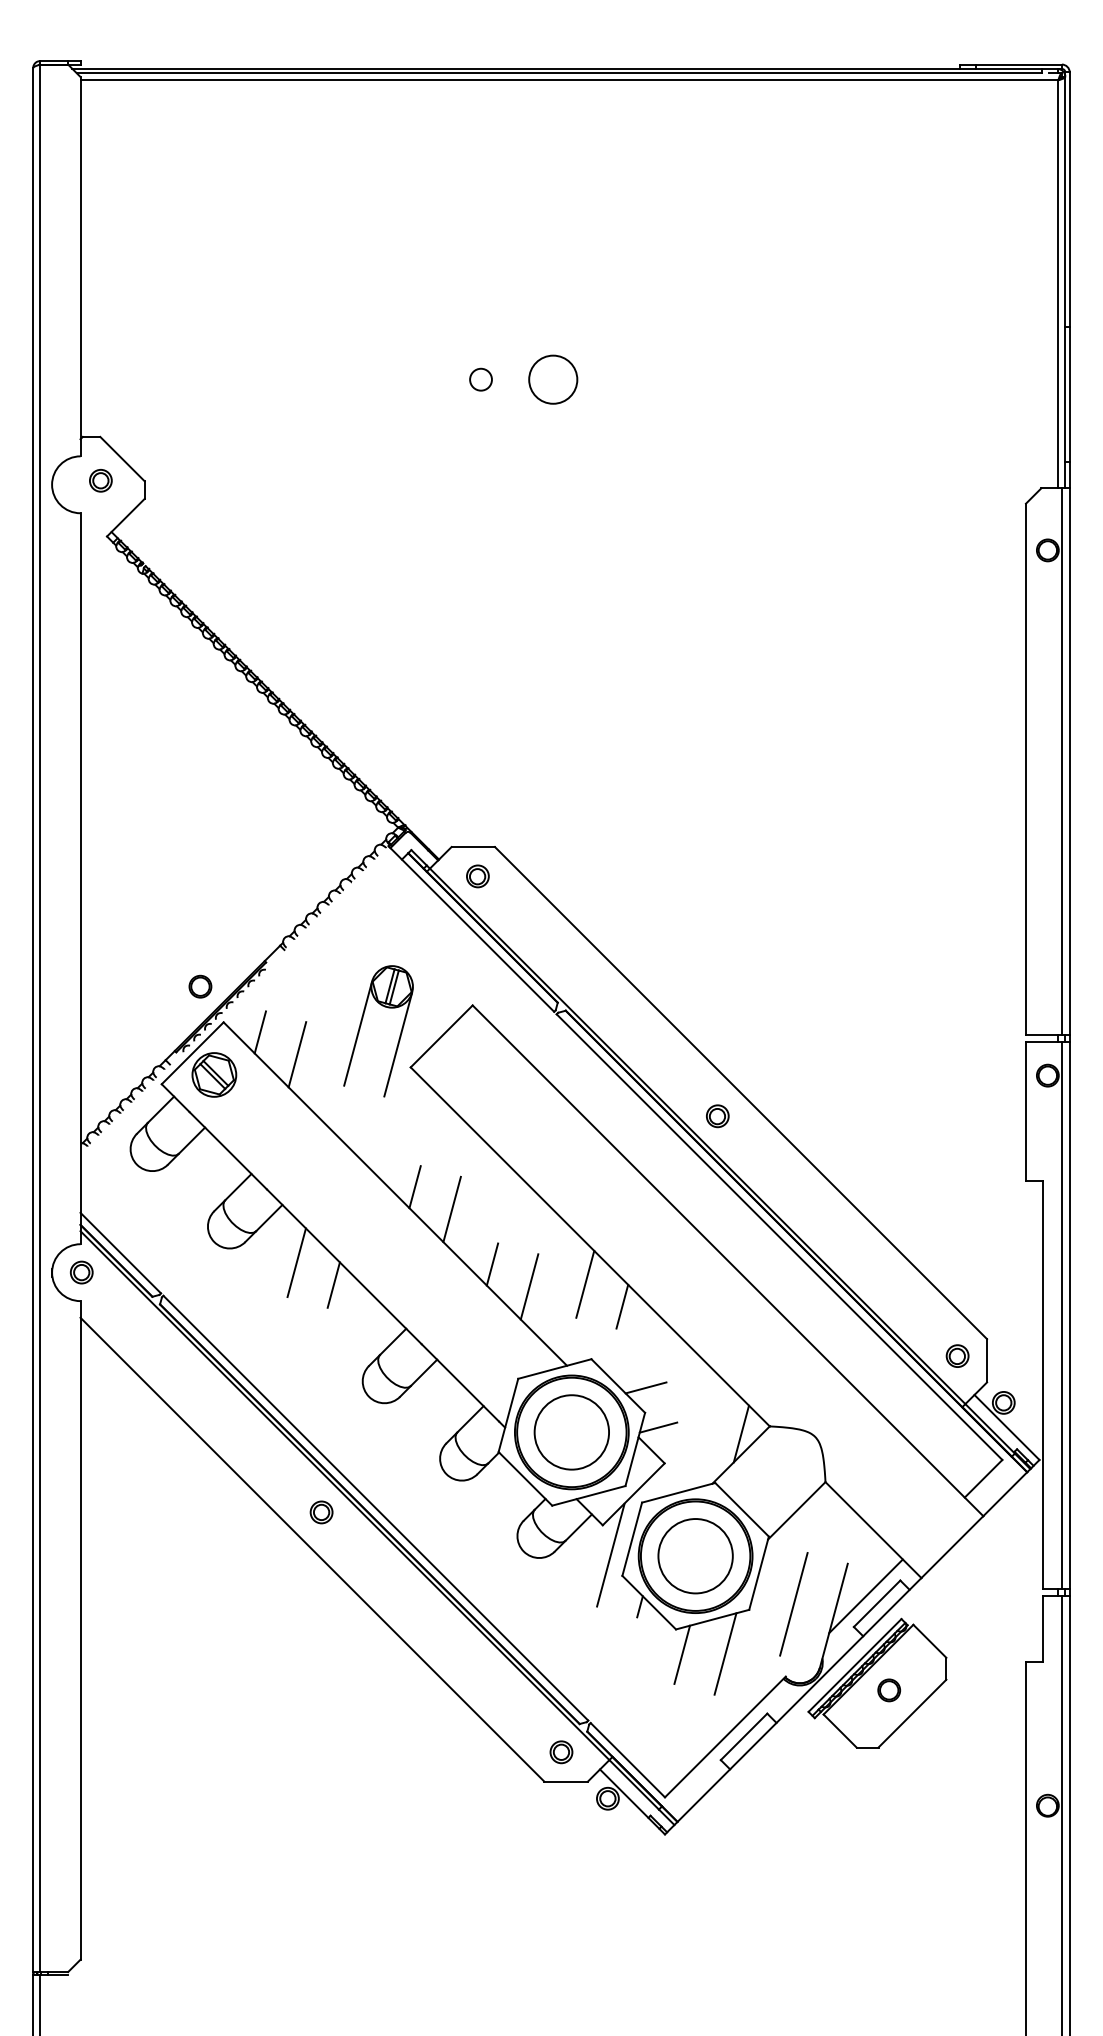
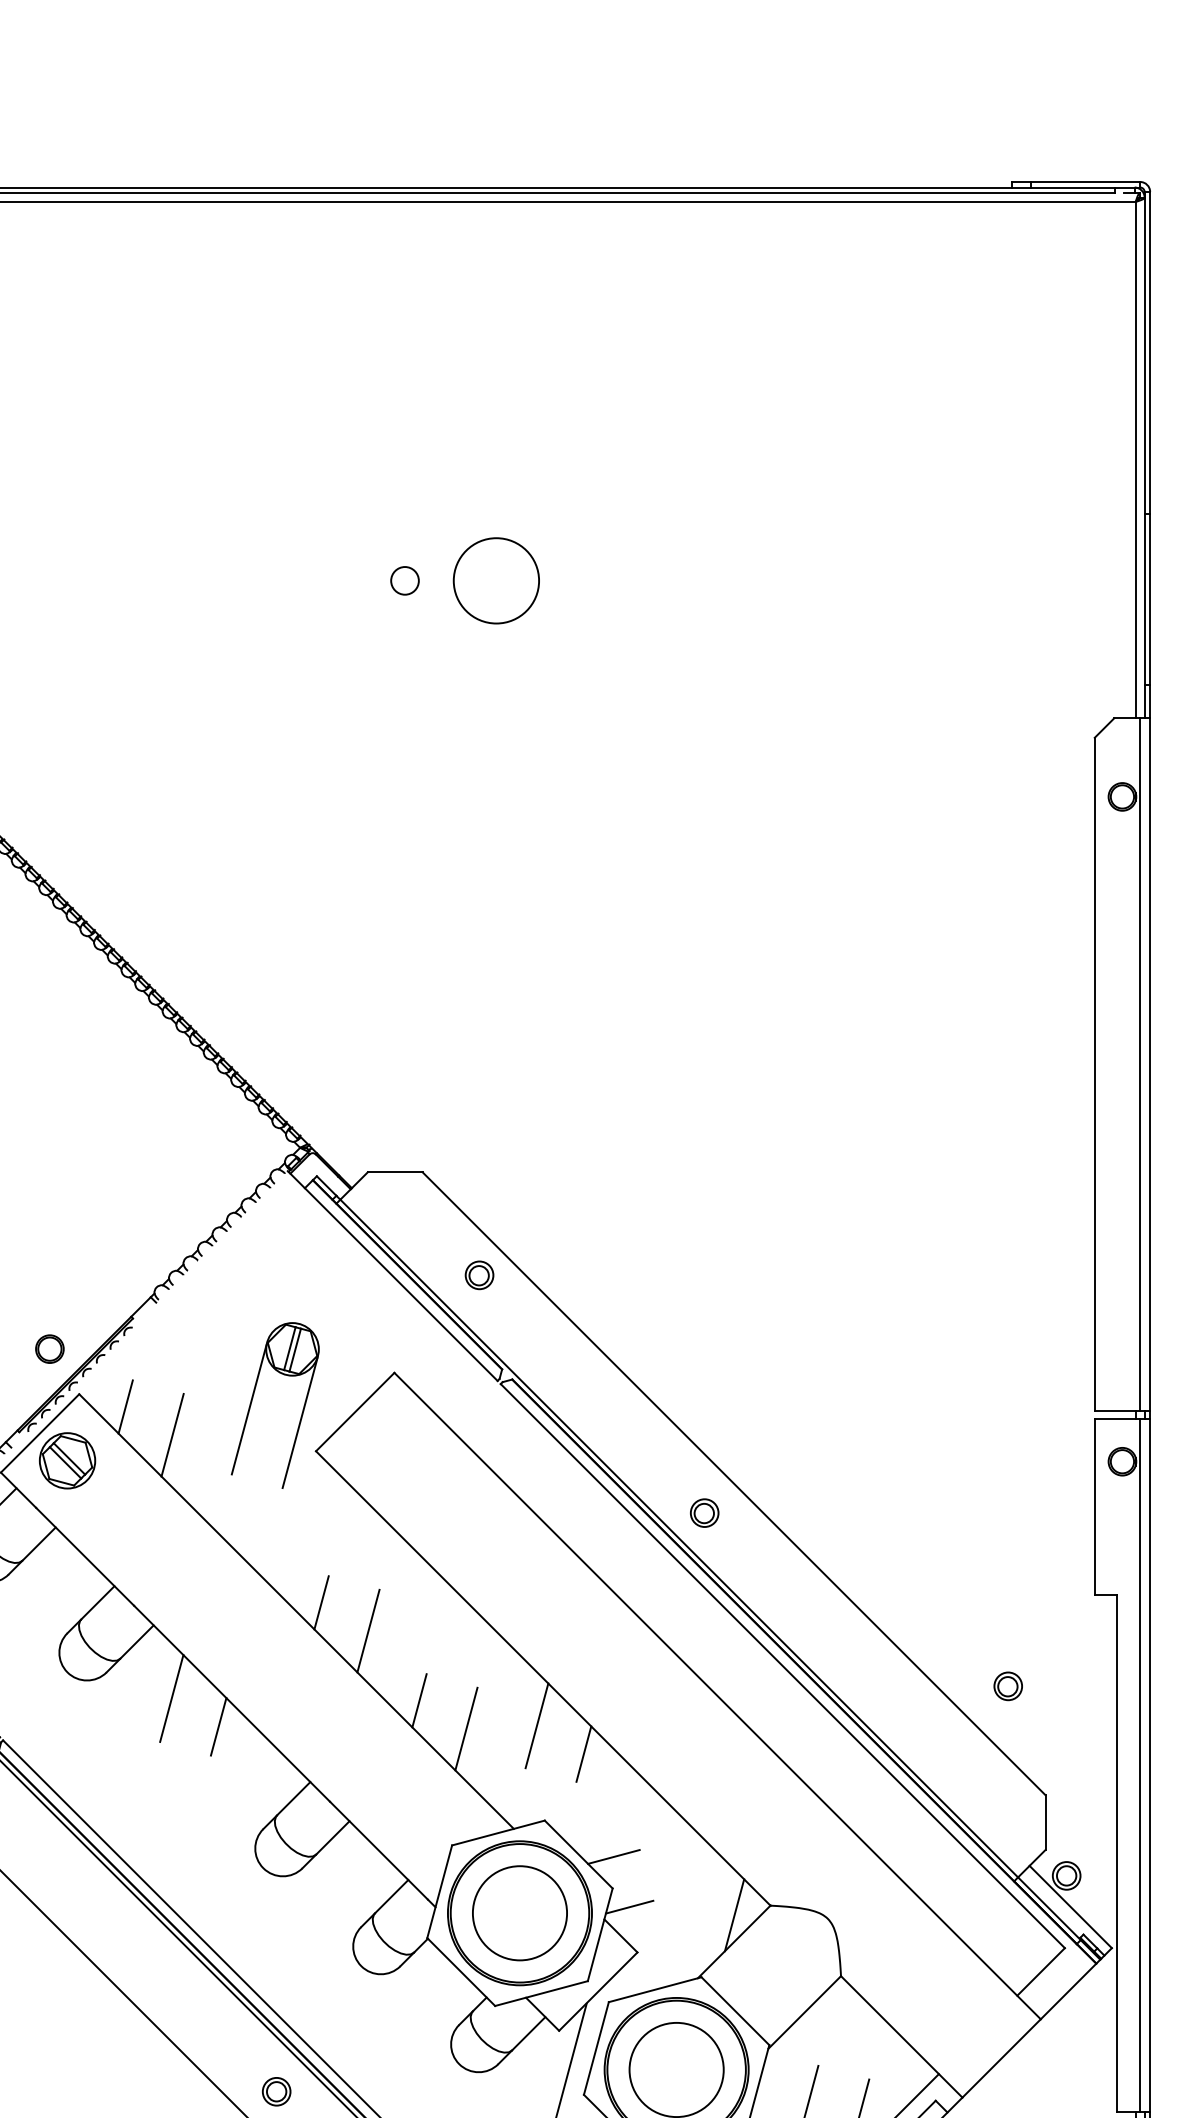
circle: (553, 379) -> (496, 580), size x1.4
part: (477, 876) -> (479, 1275), moved
part: (957, 1355) -> (1008, 1685), moved
part: (321, 1512) -> (276, 2091), moved

